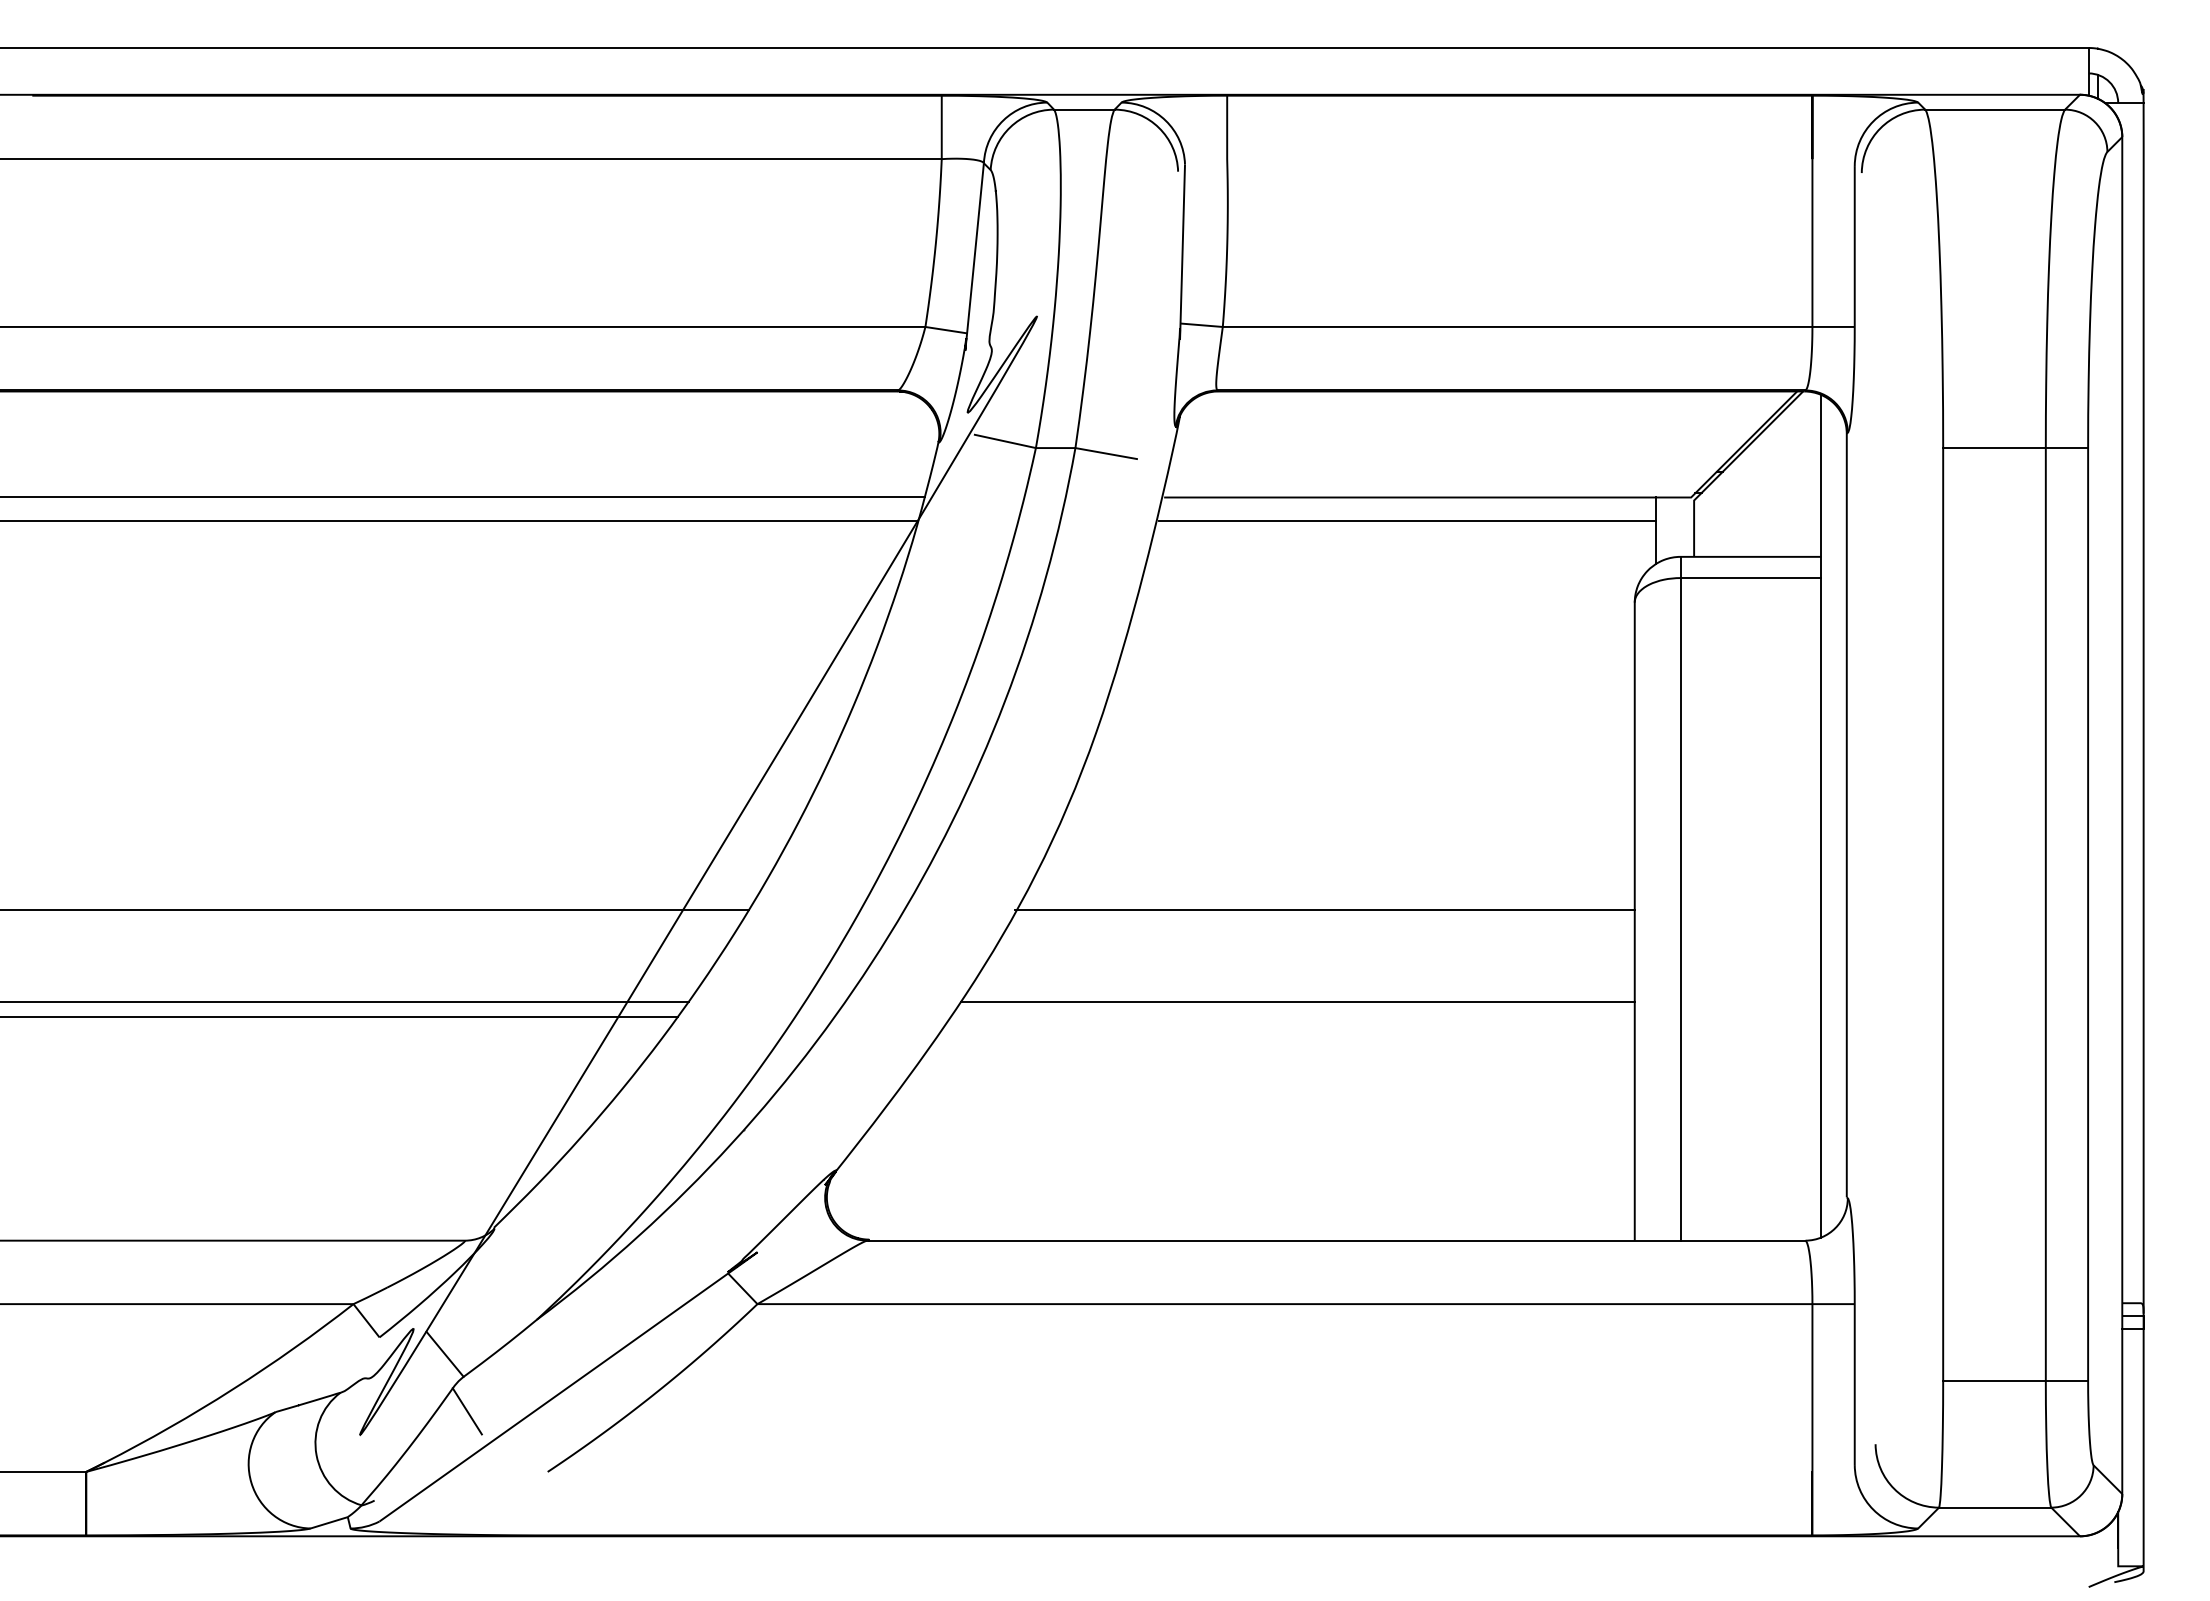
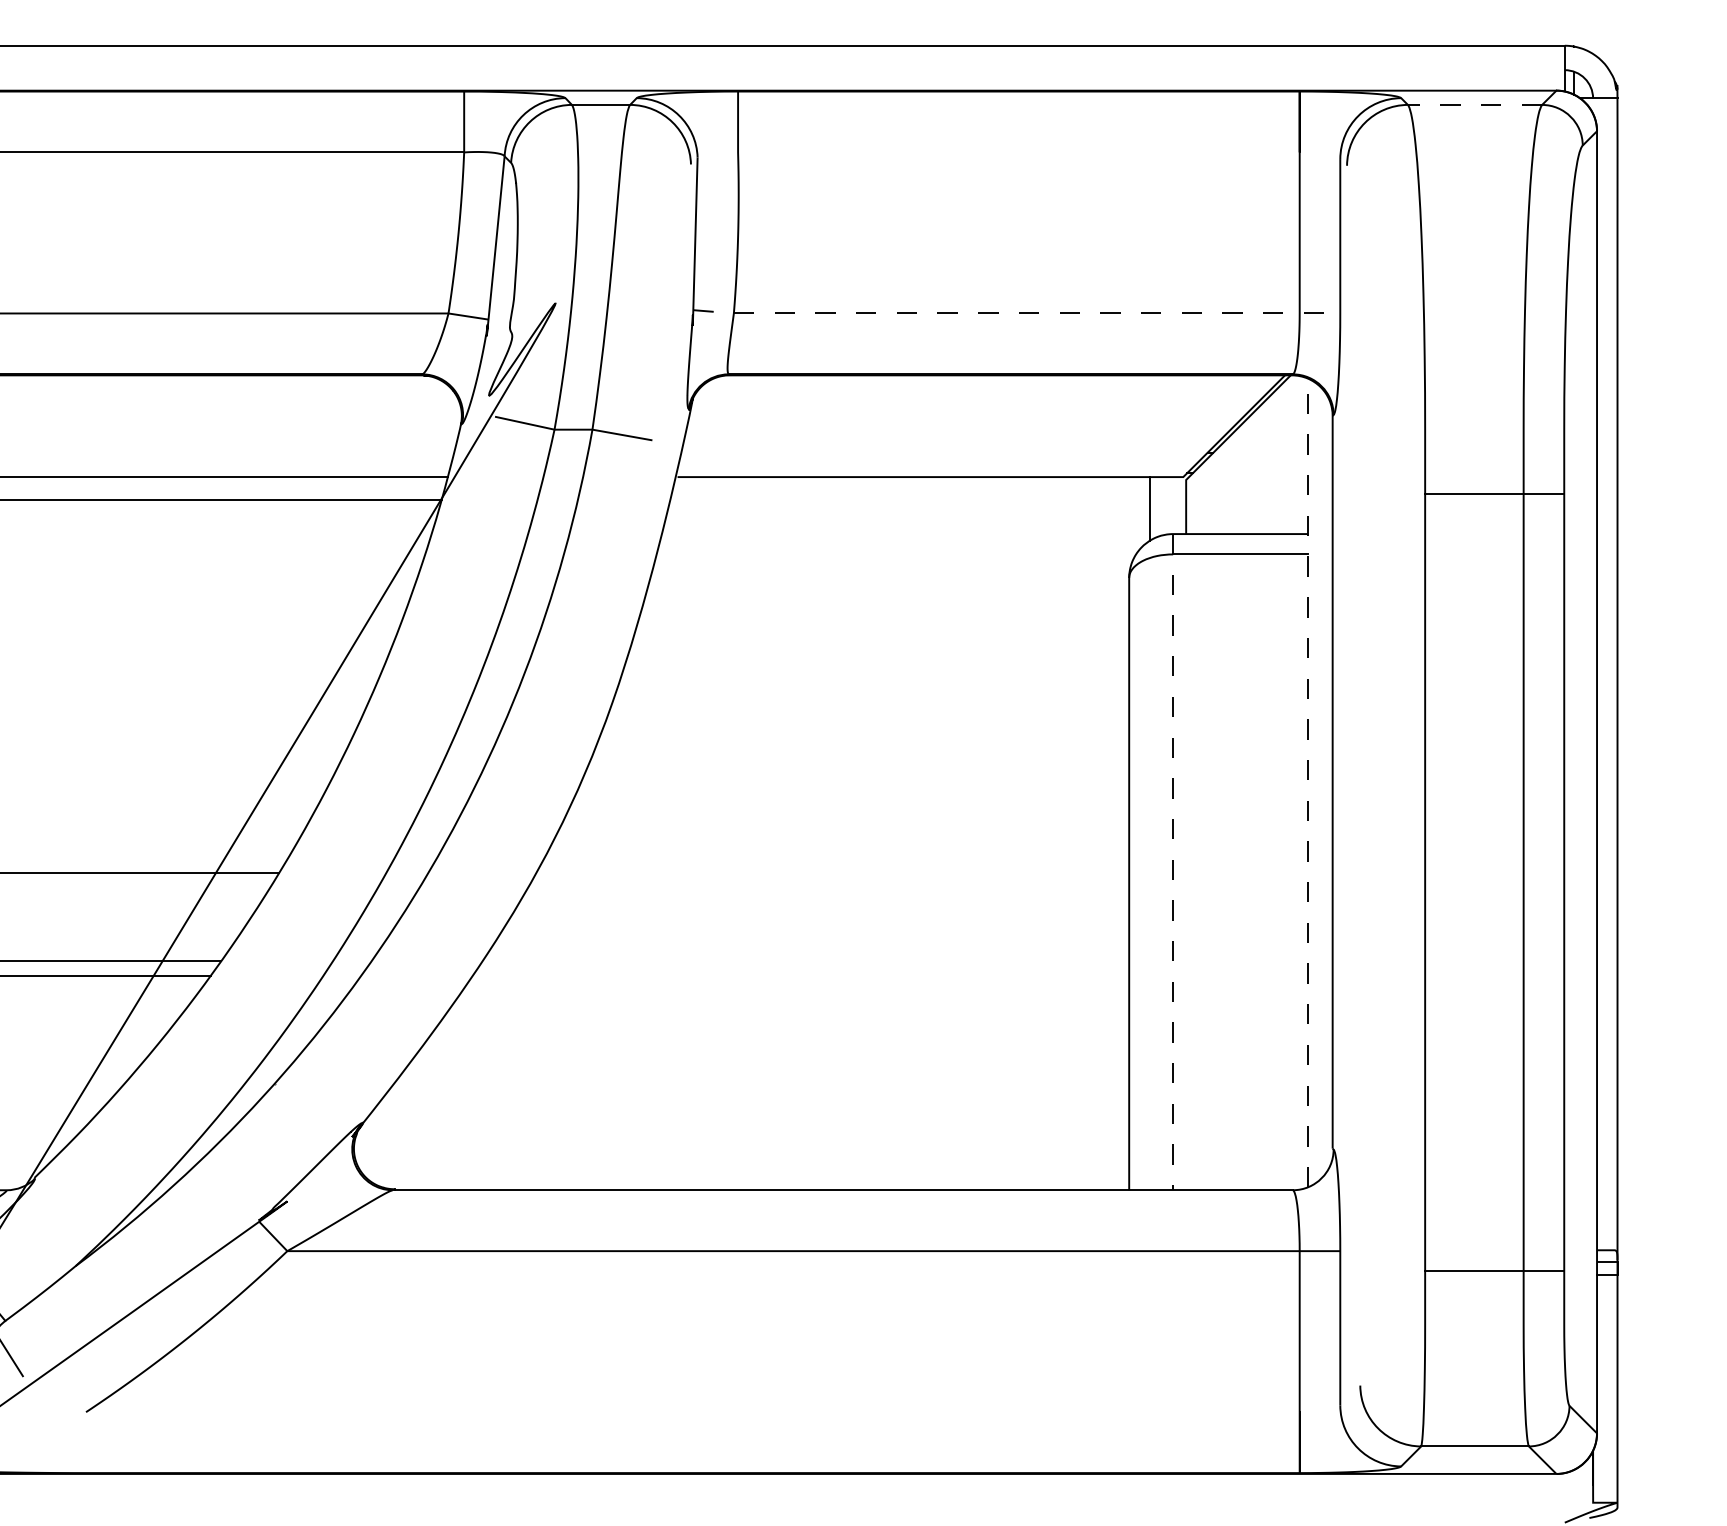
line: (1995, 109) -> (1475, 104), solid -> dashed
line: (1516, 326) -> (1015, 313), solid -> dashed
line: (2015, 448) -> (1494, 494), moved
line: (1407, 521) -> (911, 500), removed
line: (1821, 815) -> (1308, 782), solid -> dashed
line: (1680, 898) -> (1173, 861), solid -> dashed
line: (1324, 910) -> (831, 873), removed
line: (1297, 1002) -> (805, 961), removed
line: (2015, 1380) -> (1494, 1270), moved

